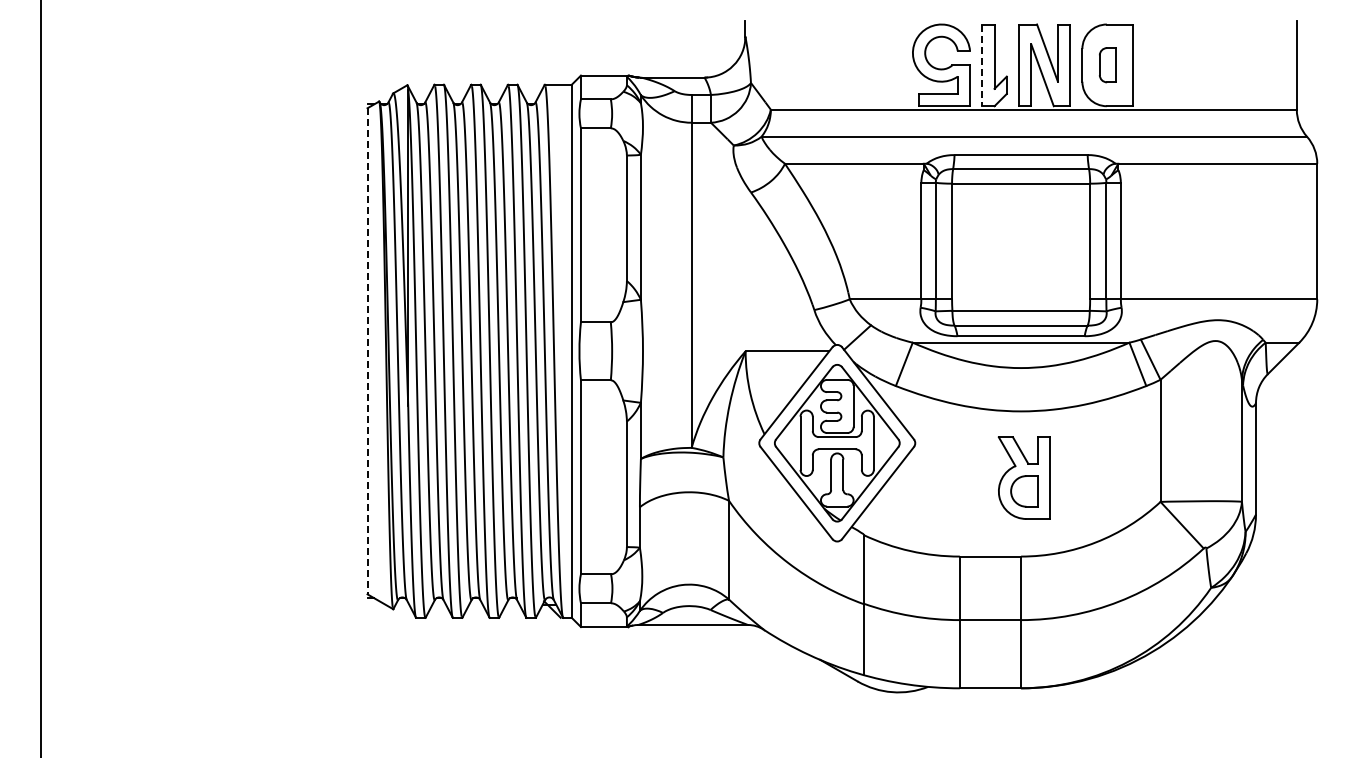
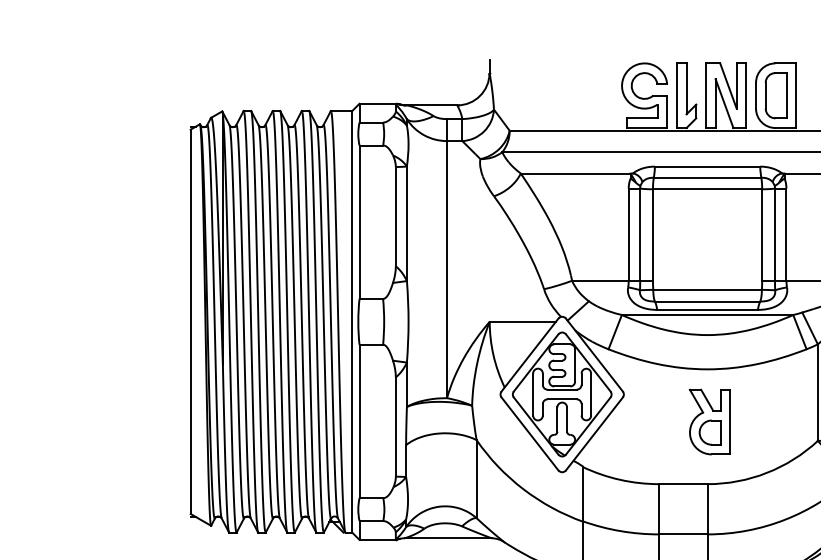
part: (1107, 64) -> (775, 95), size x1.67
line: (982, 65) -> (677, 95), dashed -> solid
line: (367, 351) -> (190, 321), dashed -> solid

